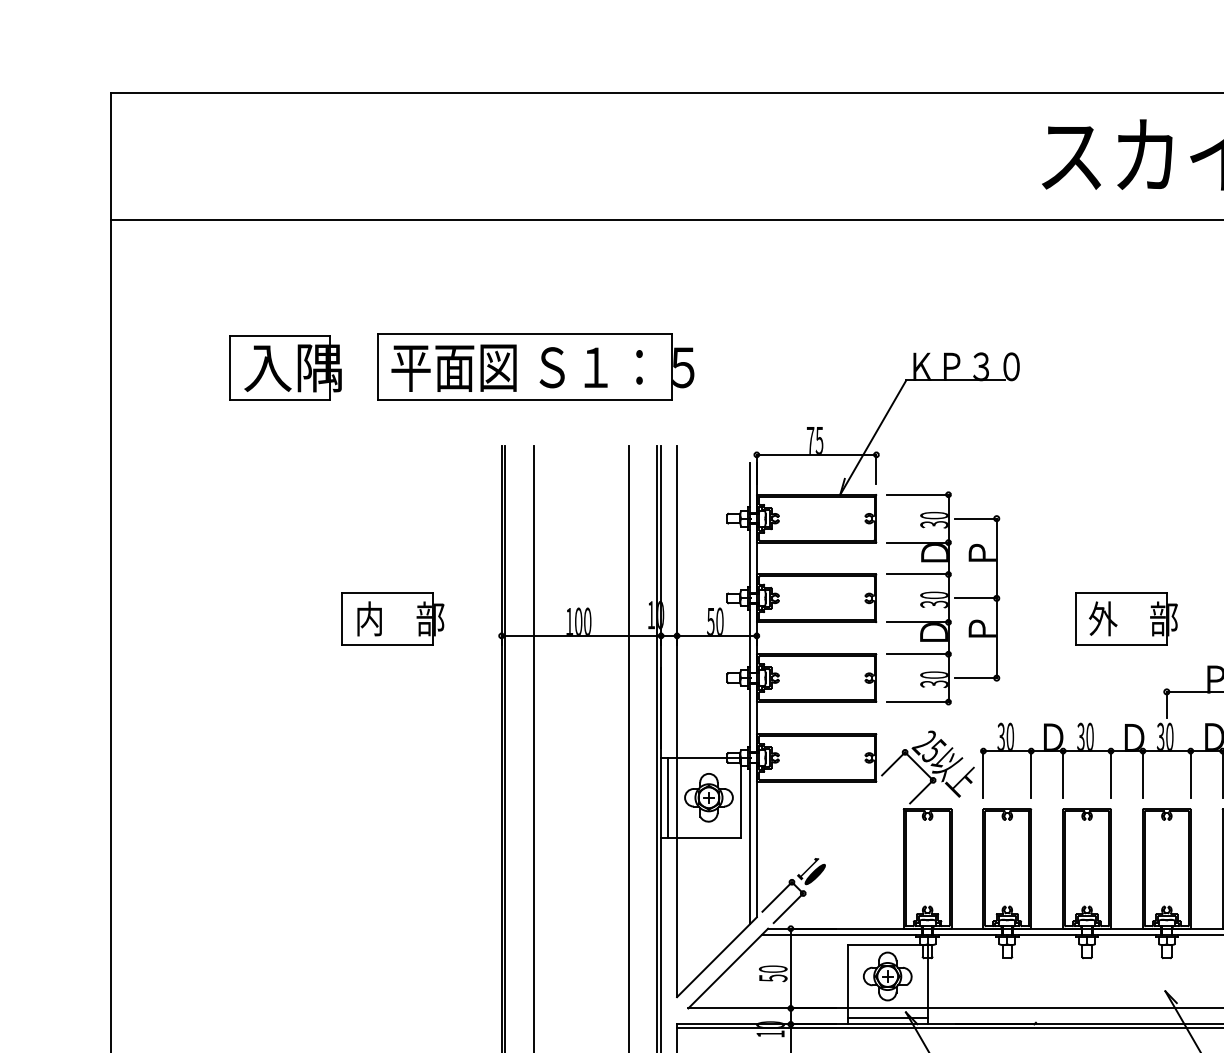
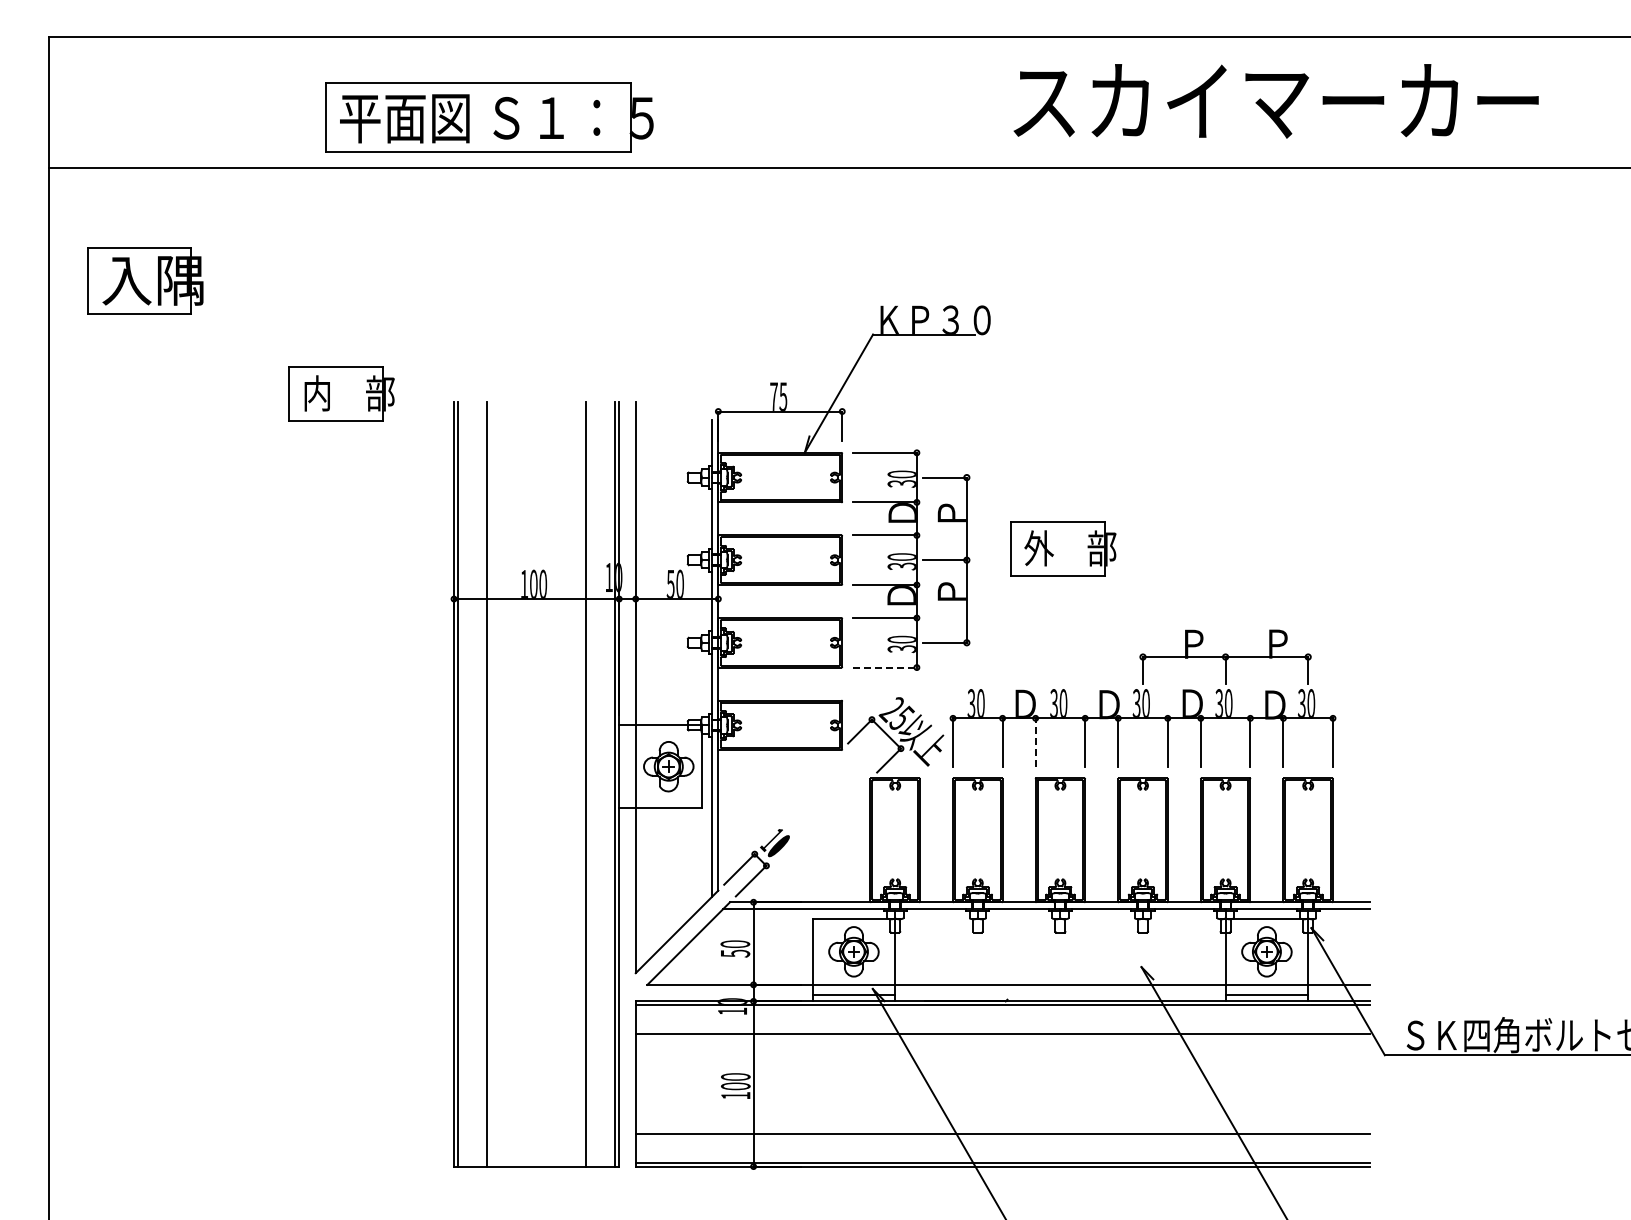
part: (535, 366) -> (489, 117), moved
part: (285, 367) -> (145, 280), moved
part: (392, 618) -> (341, 393), moved
part: (1126, 618) -> (1063, 548), moved
line: (918, 701) -> (885, 667), solid -> dashed
line: (1063, 774) -> (1035, 742), solid -> dashed
line: (667, 797) -> (625, 766), removed

